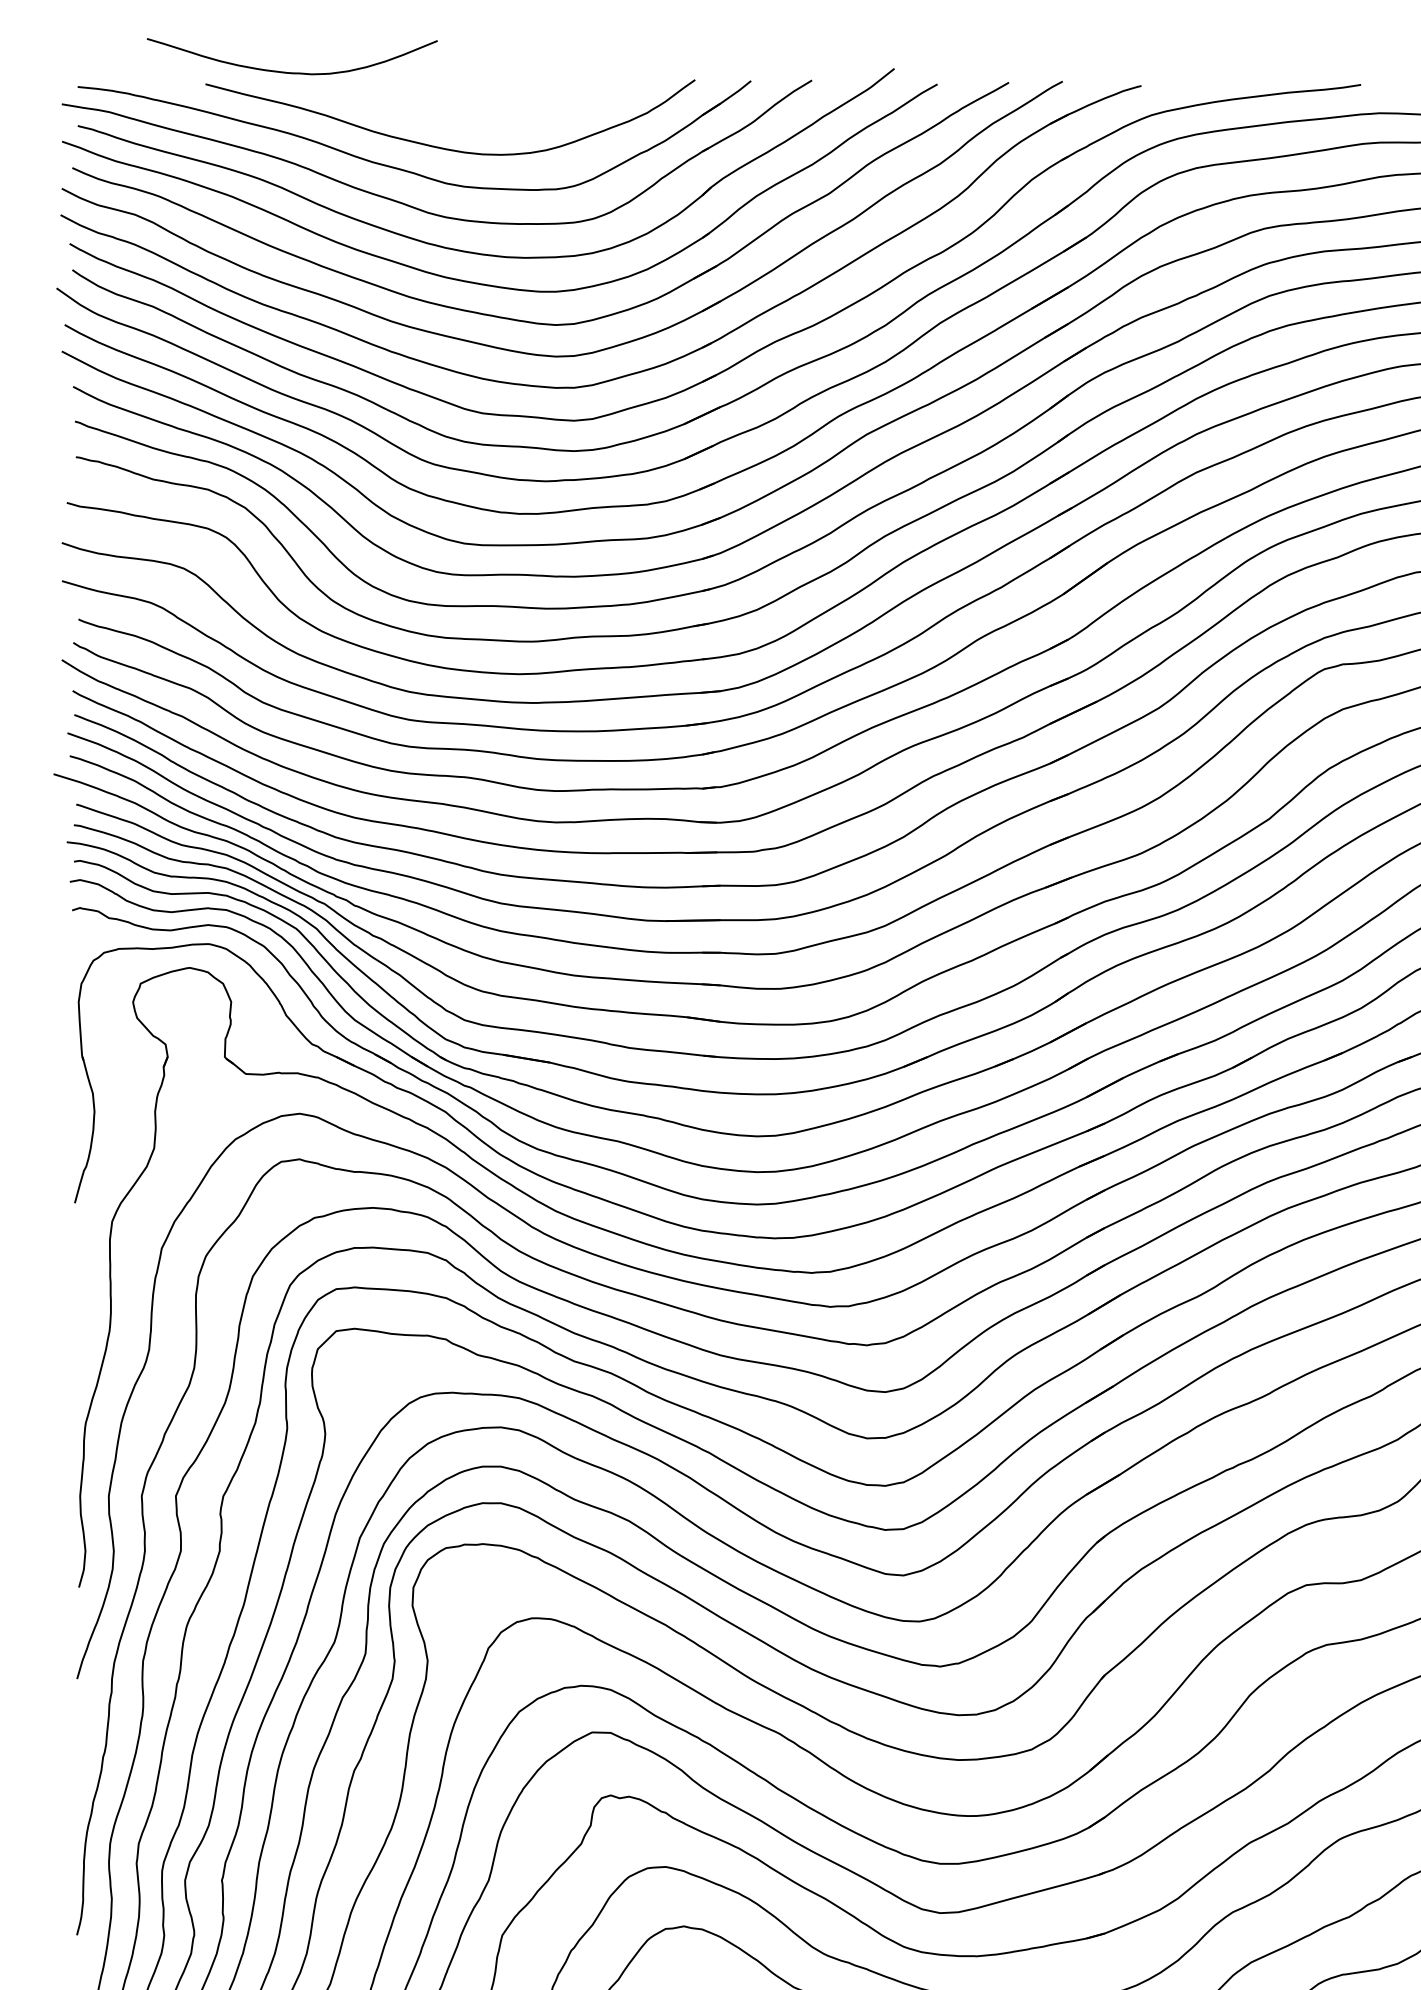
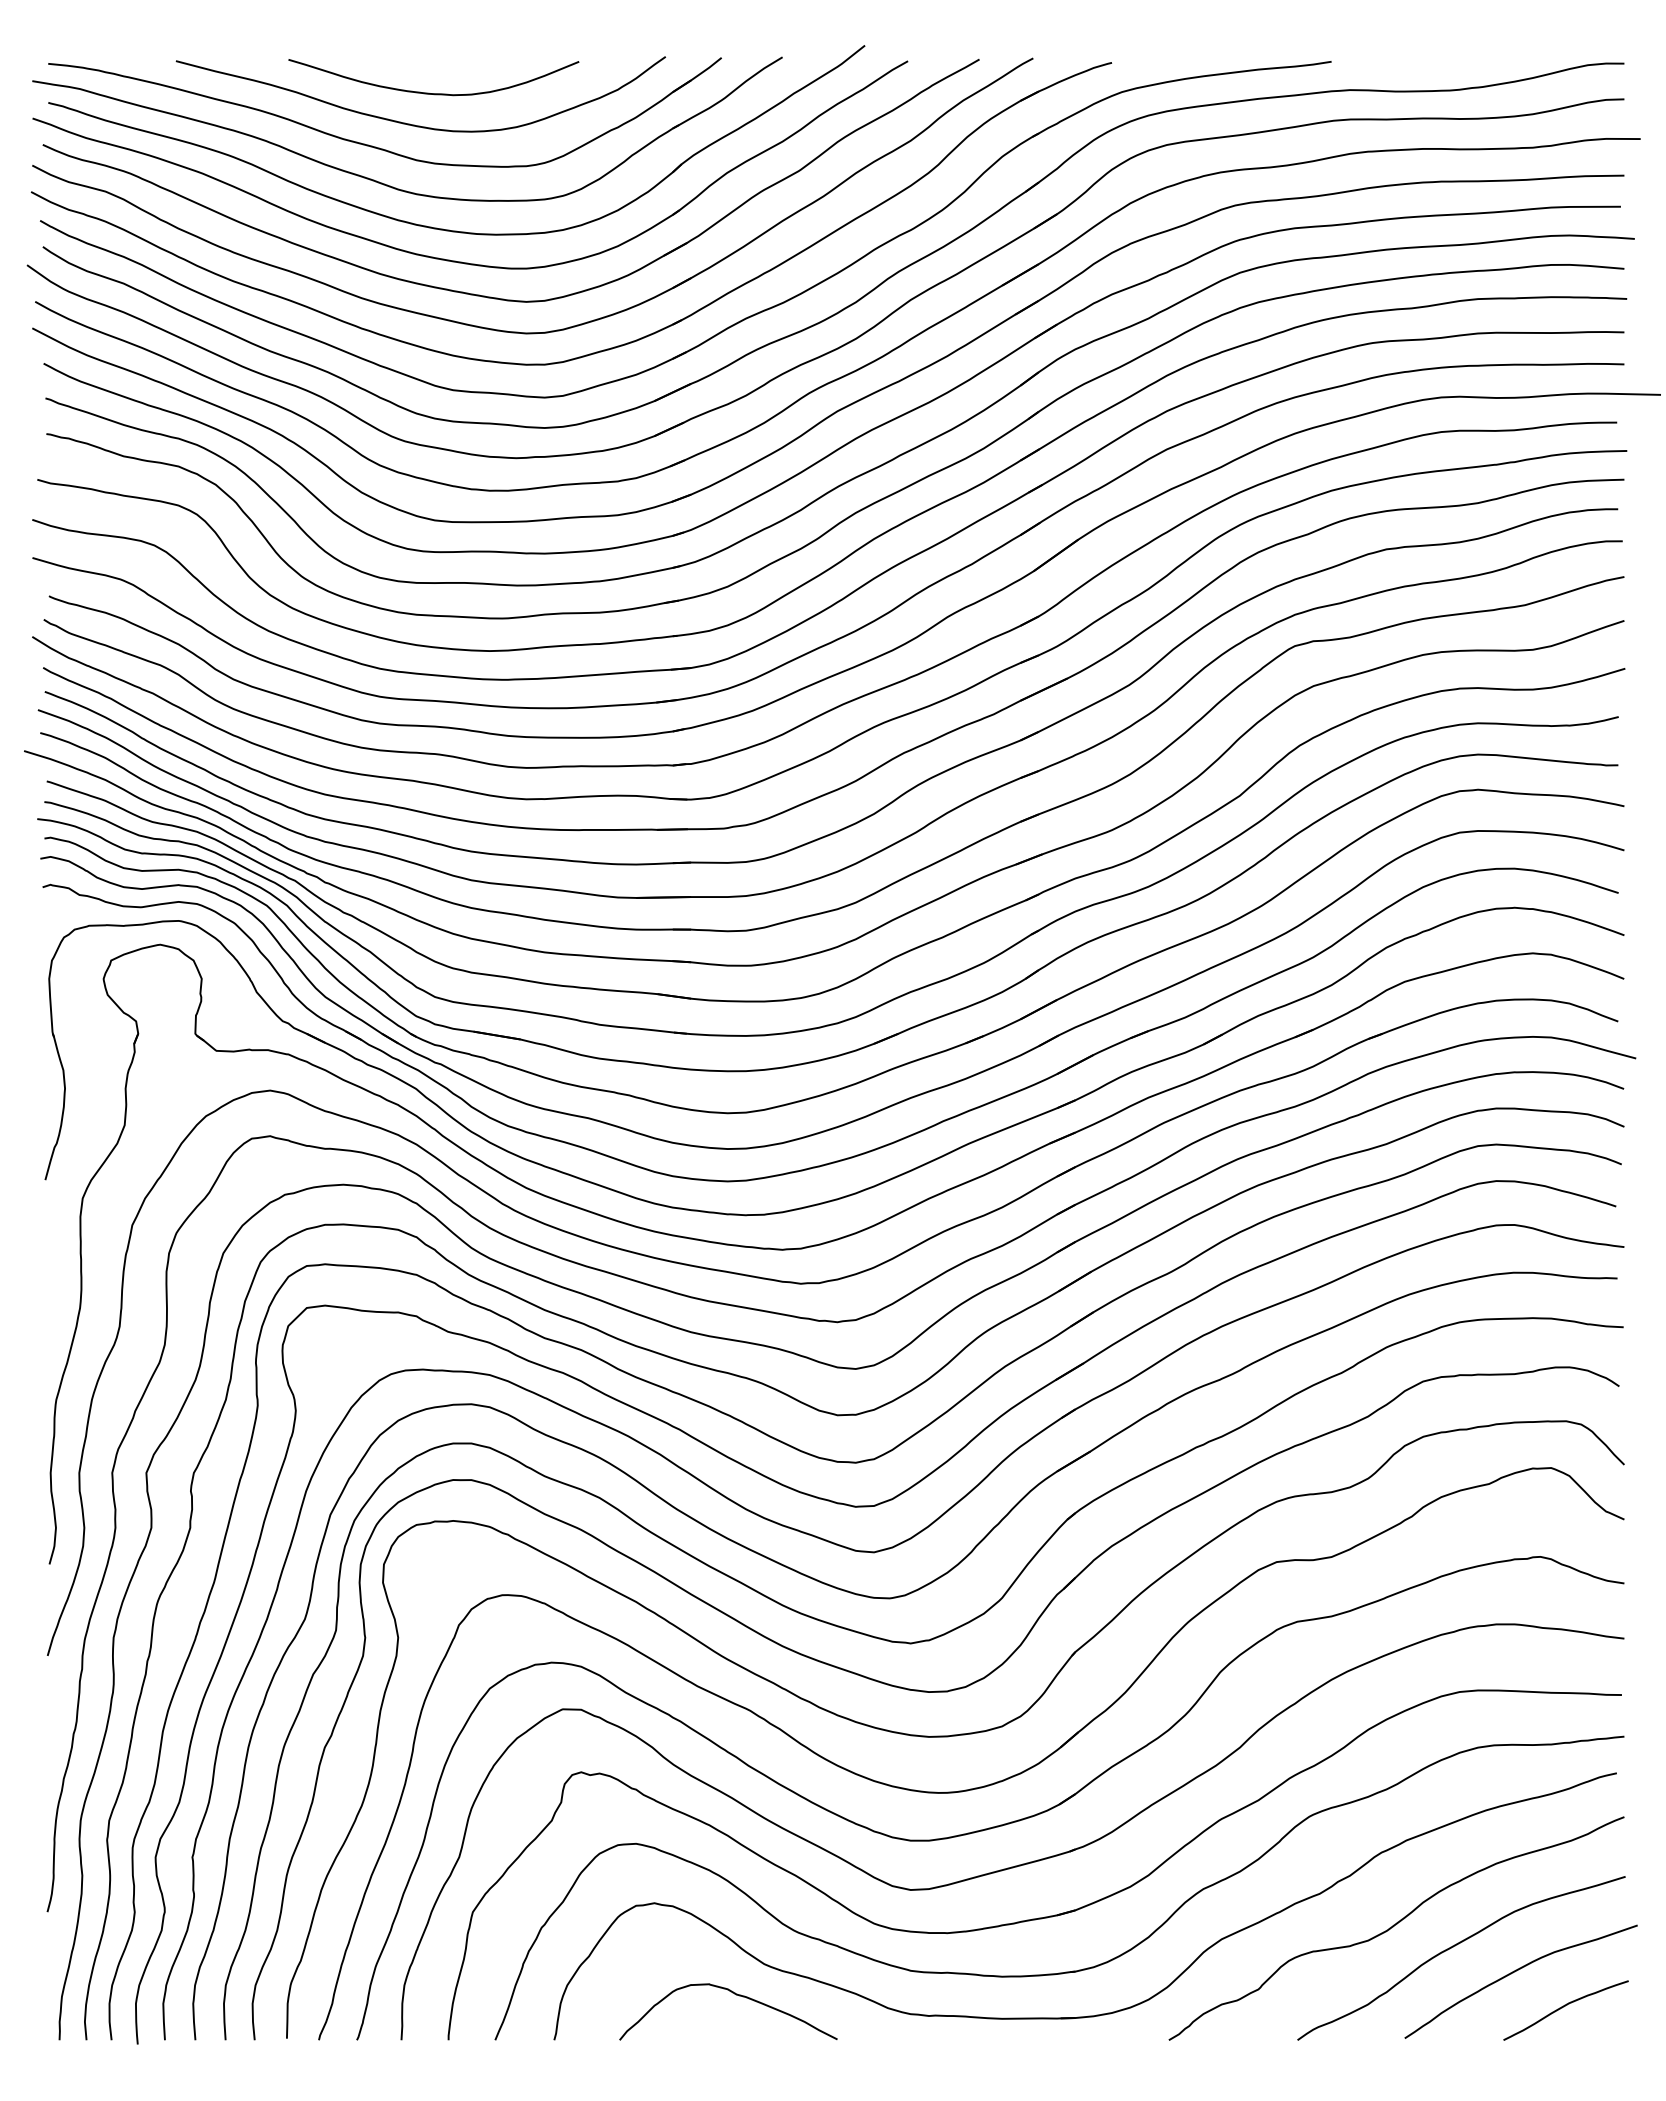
curve: (288, 71) -> (429, 92), moved

